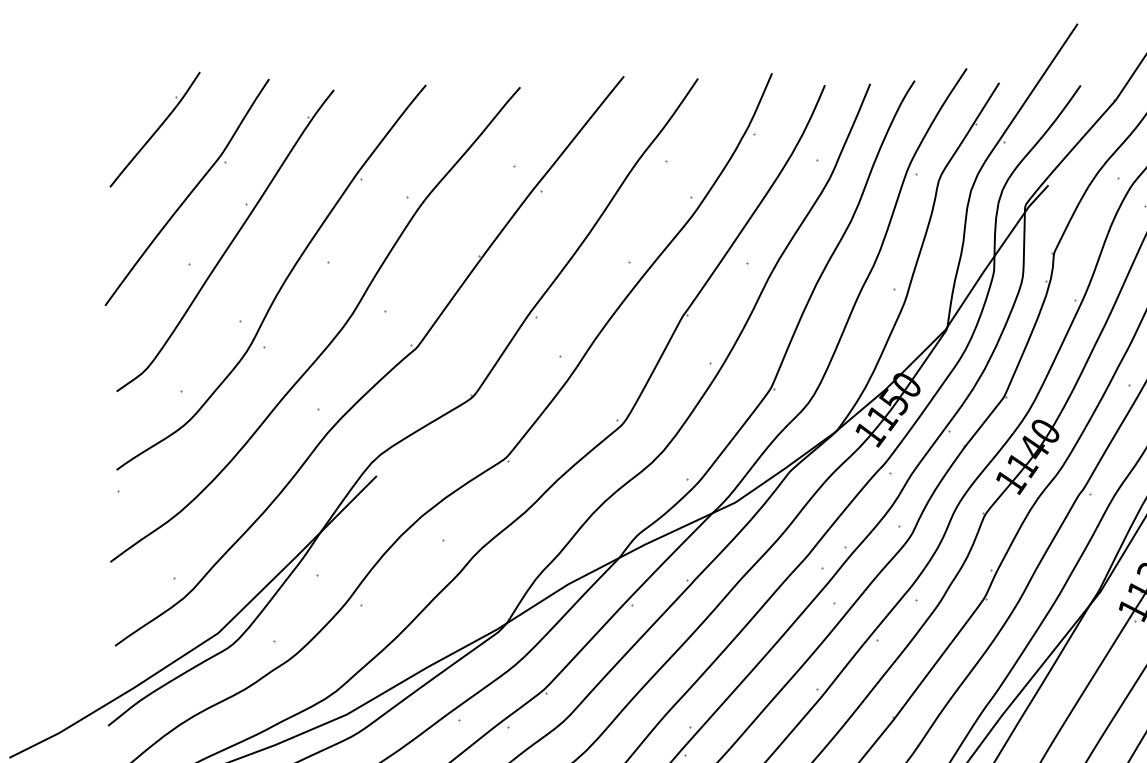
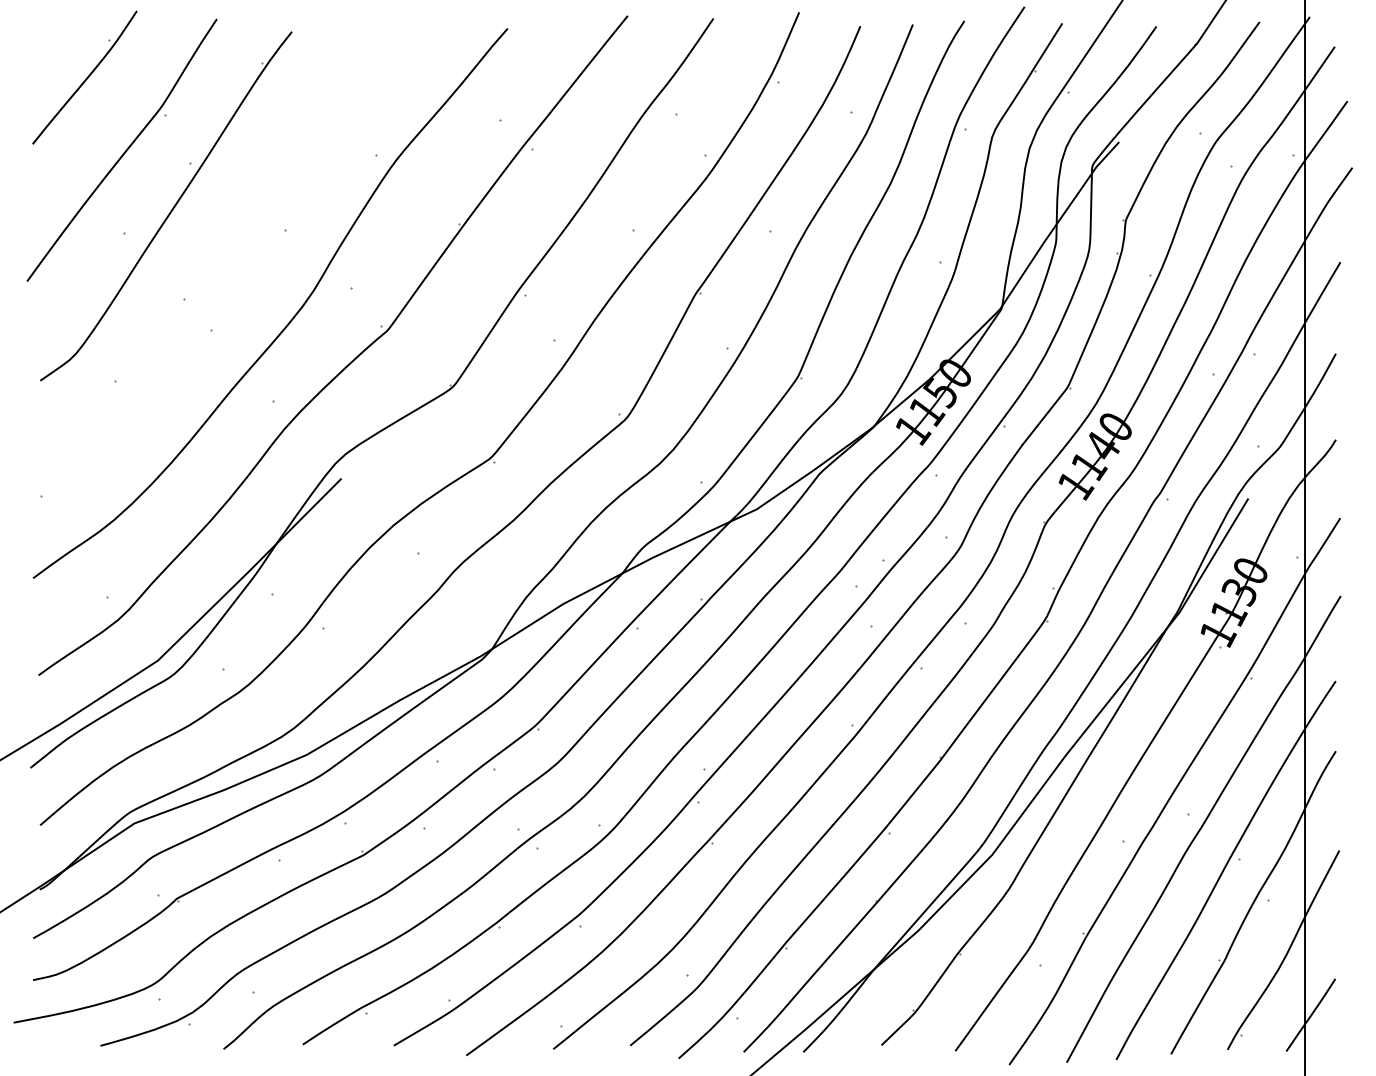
part: (282, 283) -> (232, 255), removed

